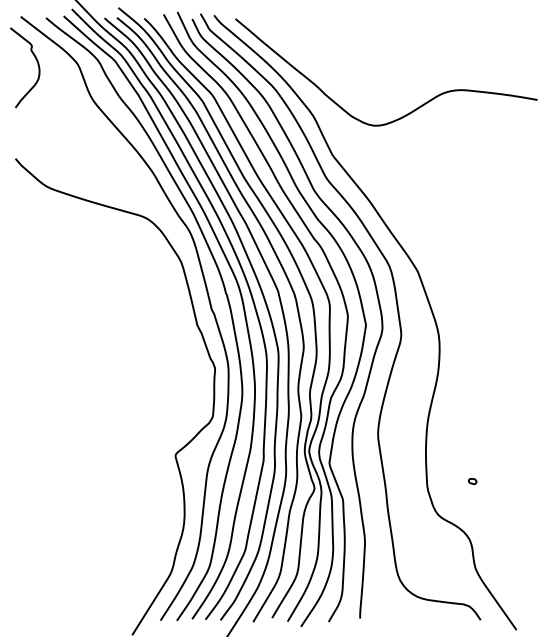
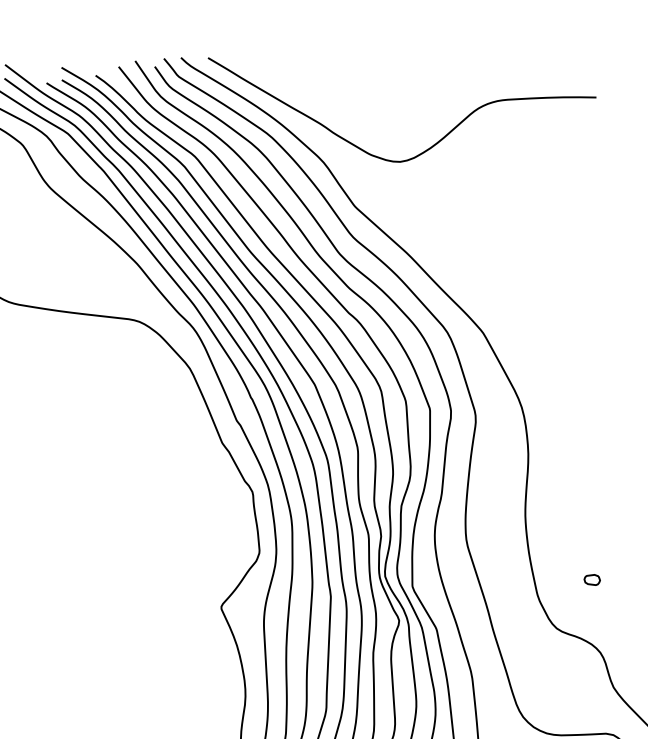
part: (472, 481) -> (592, 580), size x1.6

